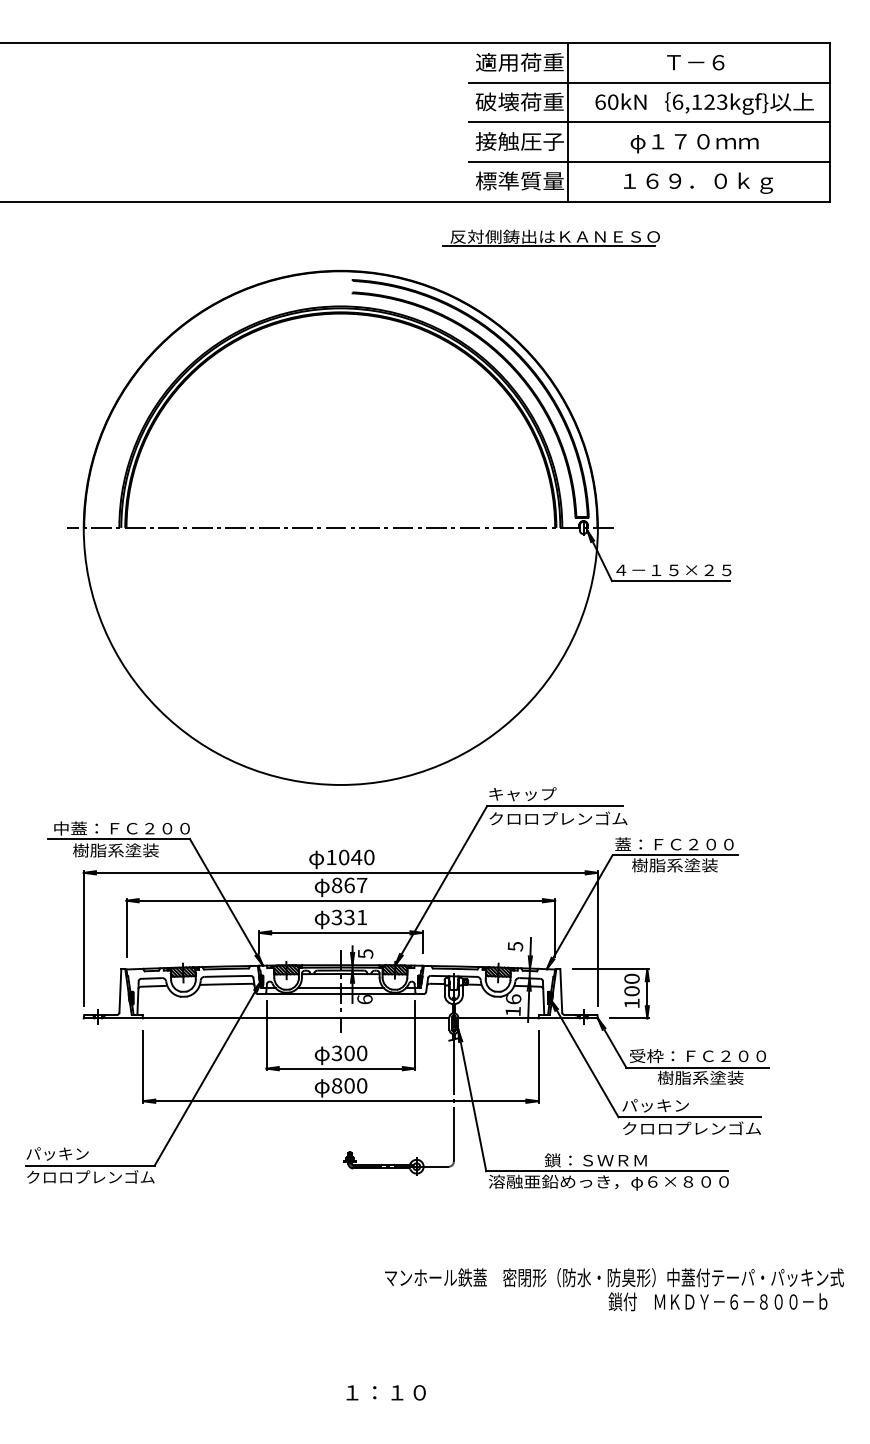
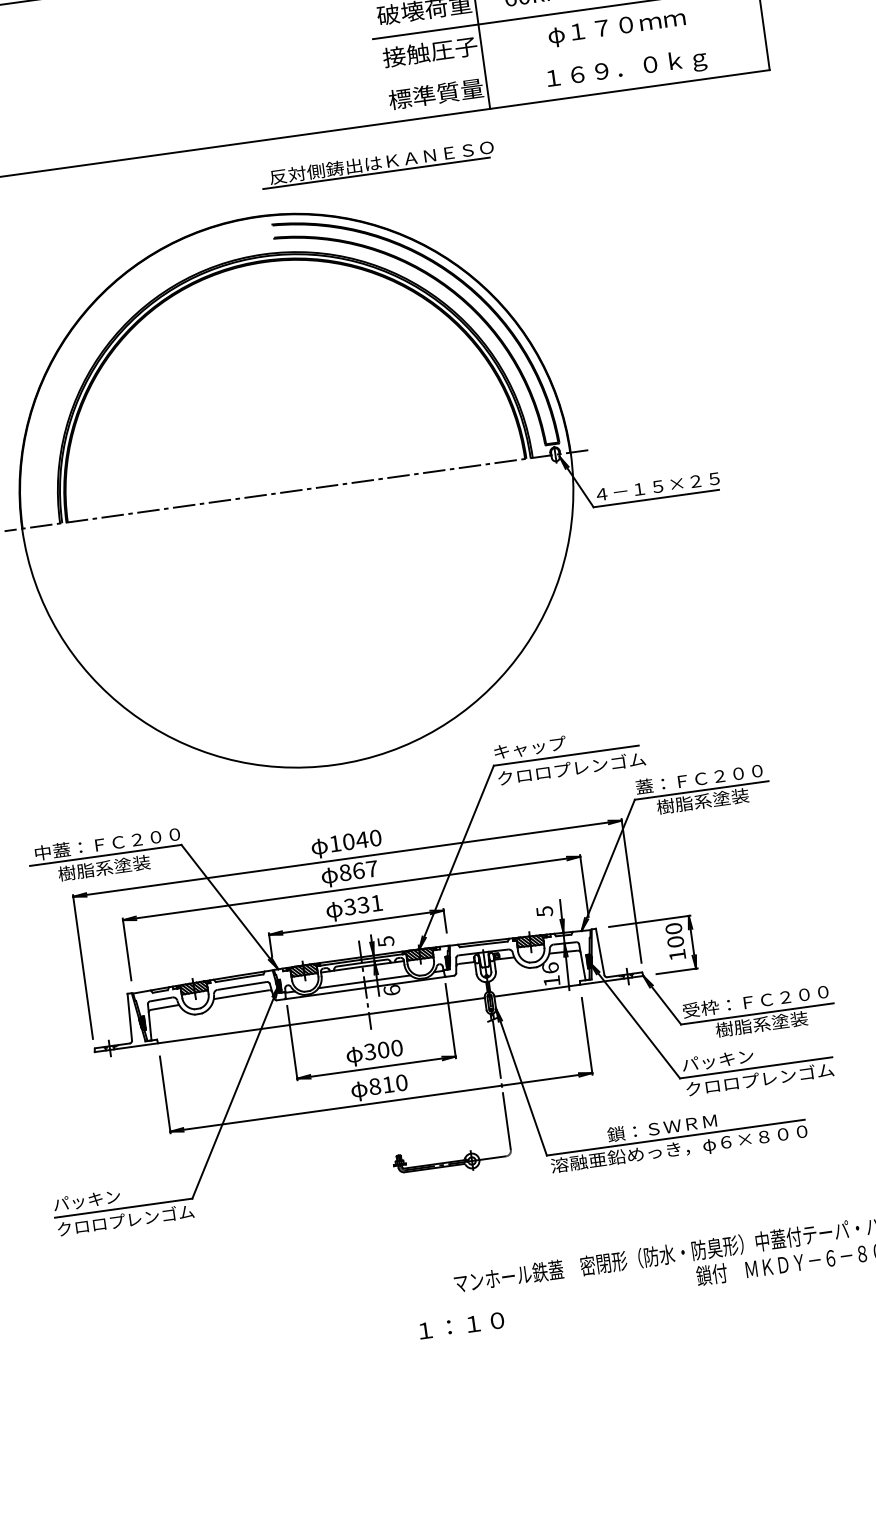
line: (648, 161) -> (570, 54), removed
part: (550, 237) -> (376, 163), moved
text: (349, 1085) -> (388, 1084), 800 -> 810
text: (385, 1392) -> (460, 1325), moved

